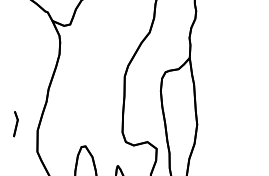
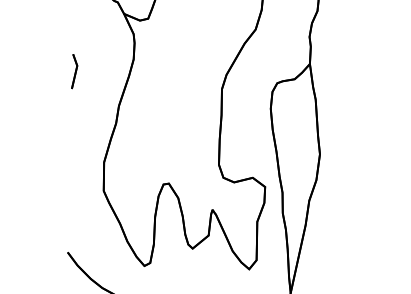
part: (15, 124) -> (74, 71), moved

